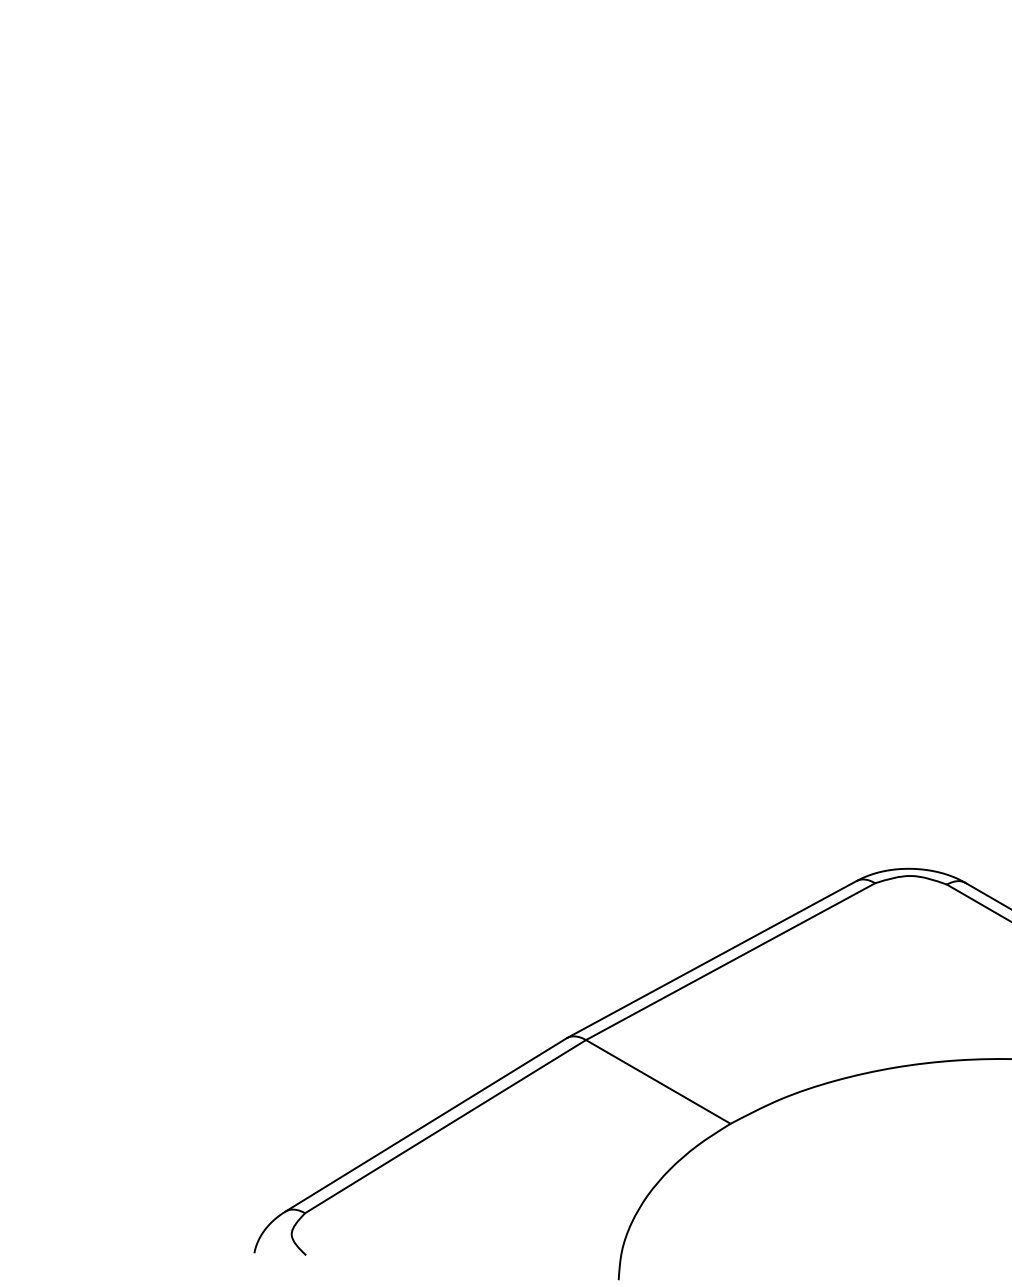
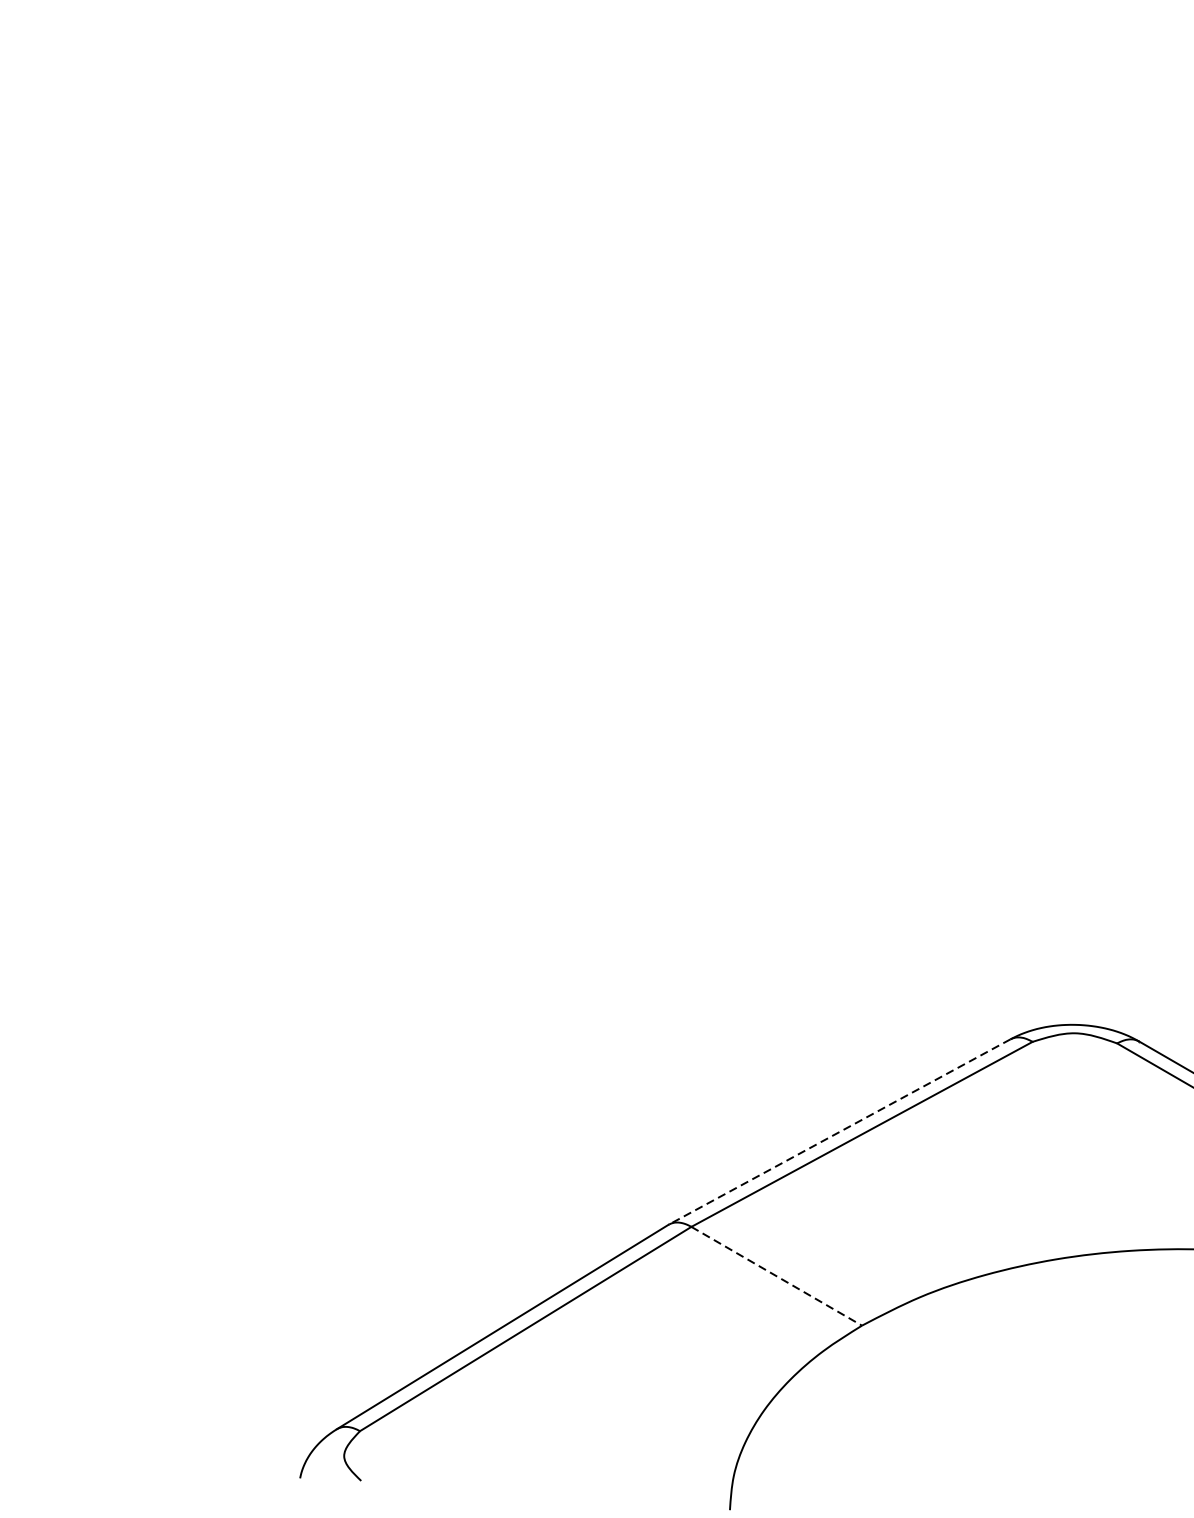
line: (711, 959) -> (839, 1131), solid -> dashed
line: (658, 1081) -> (776, 1275), solid -> dashed

